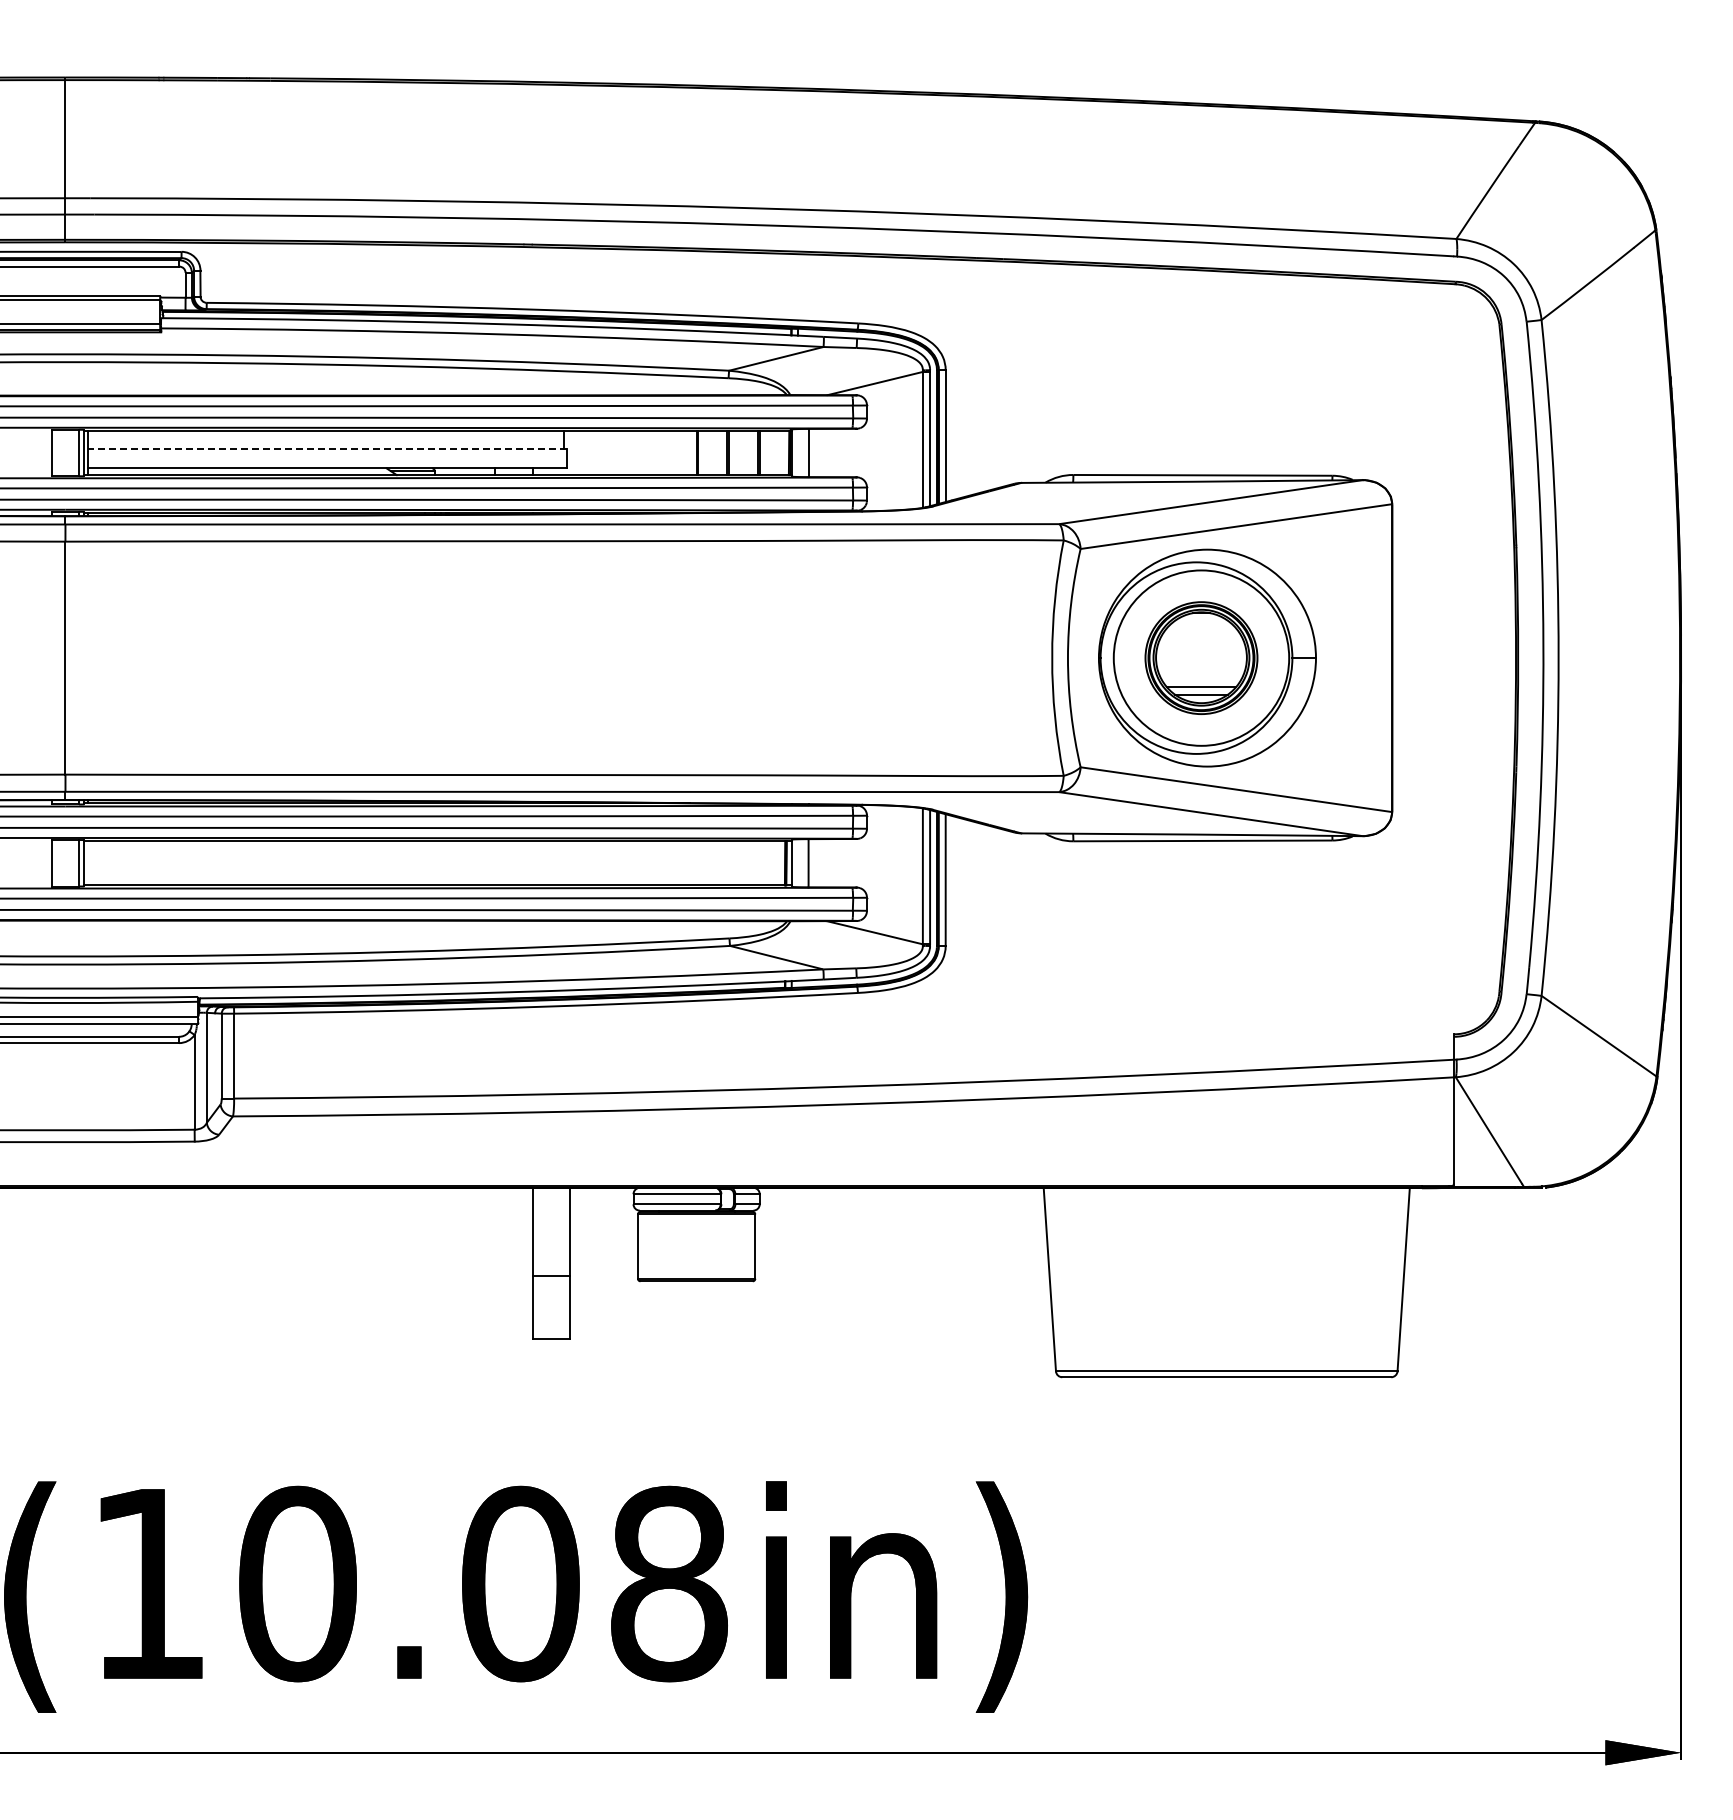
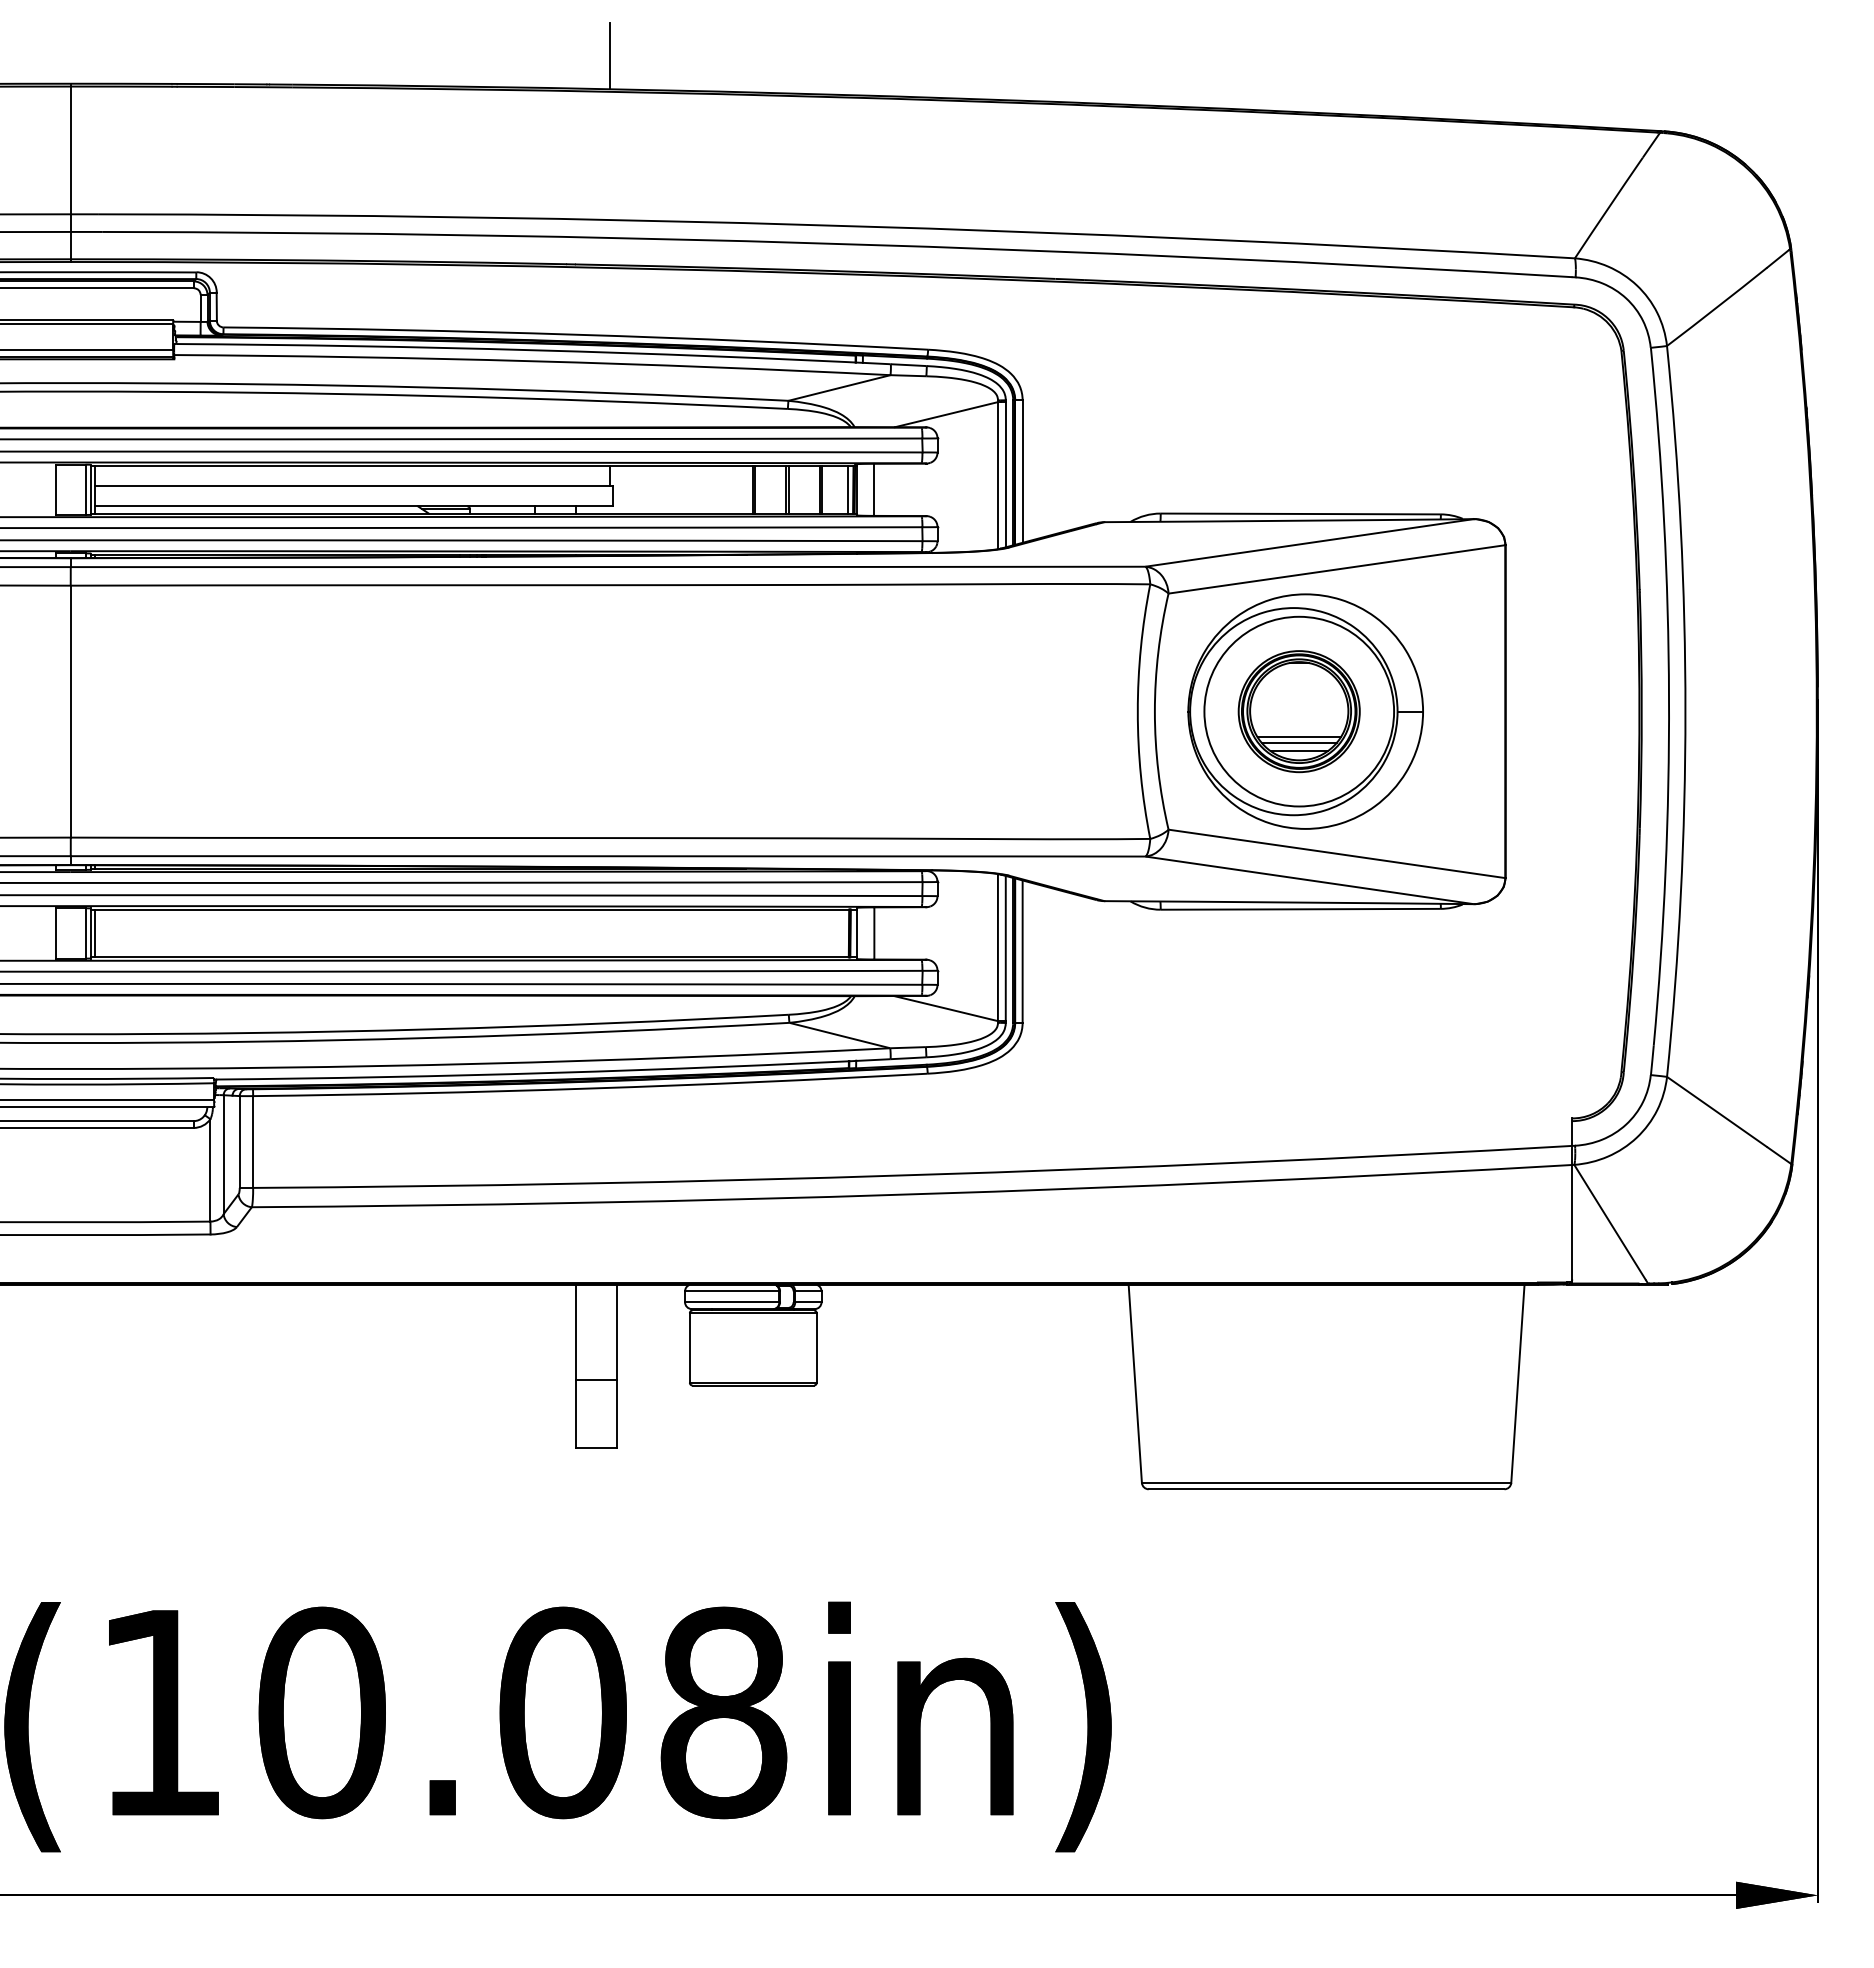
line: (564, 51) -> (610, 55), added
line: (327, 449) -> (354, 486), dashed -> solid
line: (783, 452) -> (847, 489), added
line: (1201, 681) -> (1299, 736), added
line: (87, 863) -> (94, 933), added

